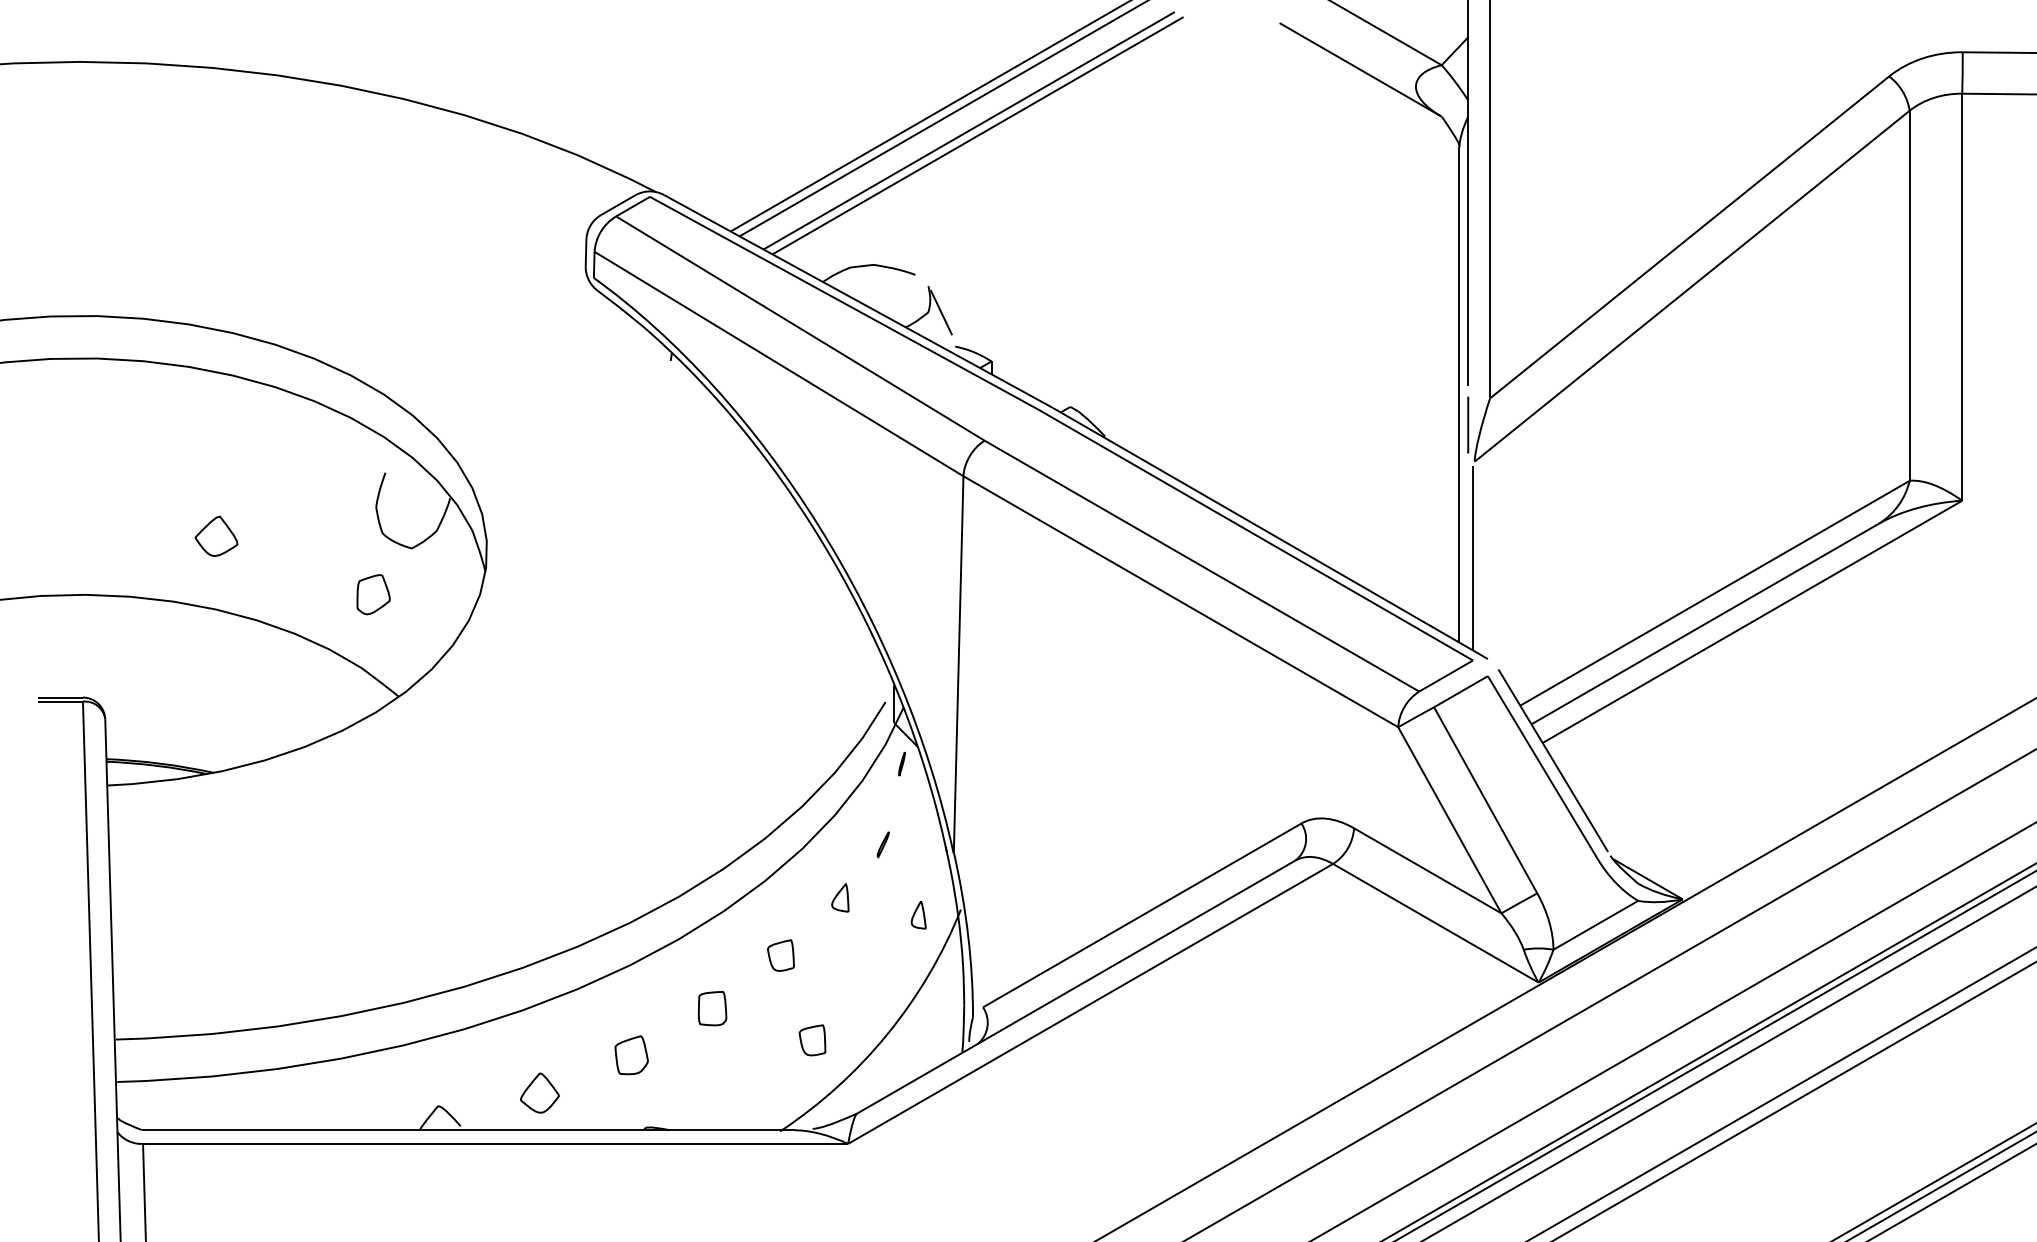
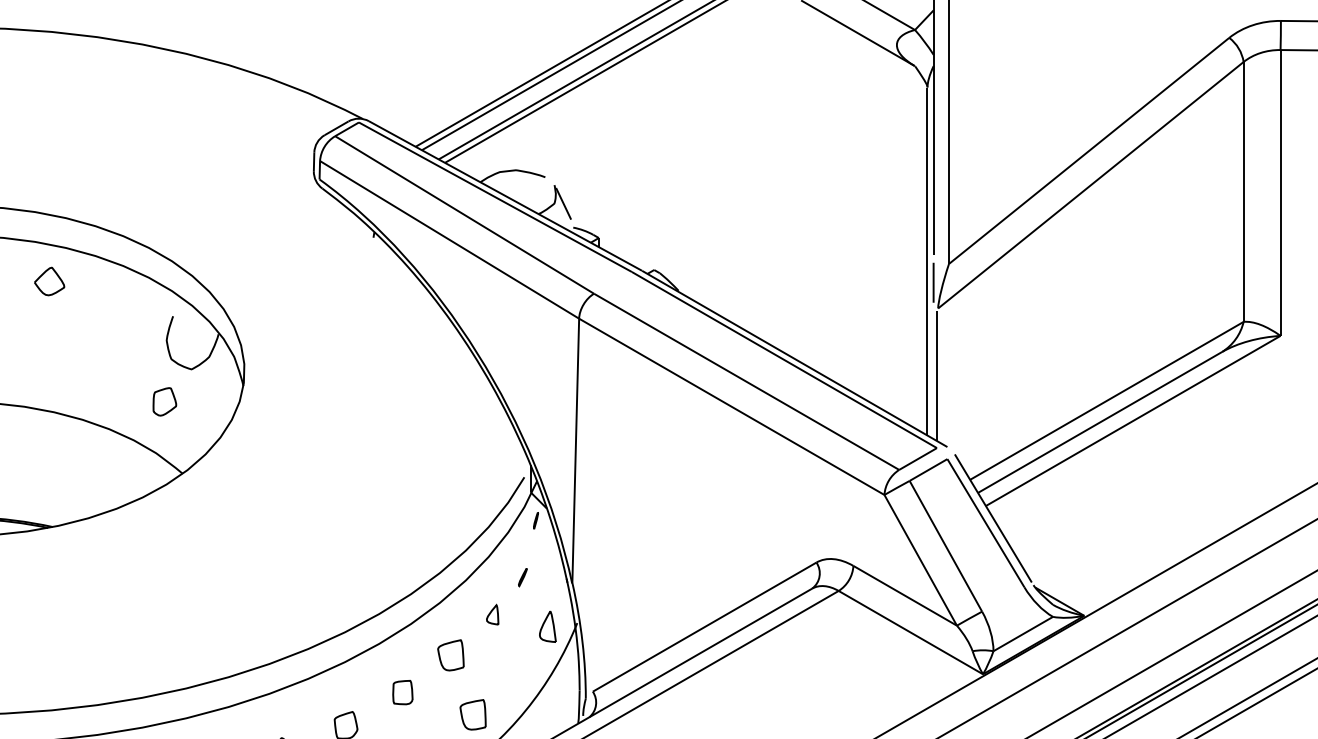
part: (216, 535) -> (49, 280), moved
part: (918, 915) -> (547, 627), size x1.6
part: (780, 955) -> (450, 655), size x1.4
part: (812, 1040) -> (473, 714), size x1.4

